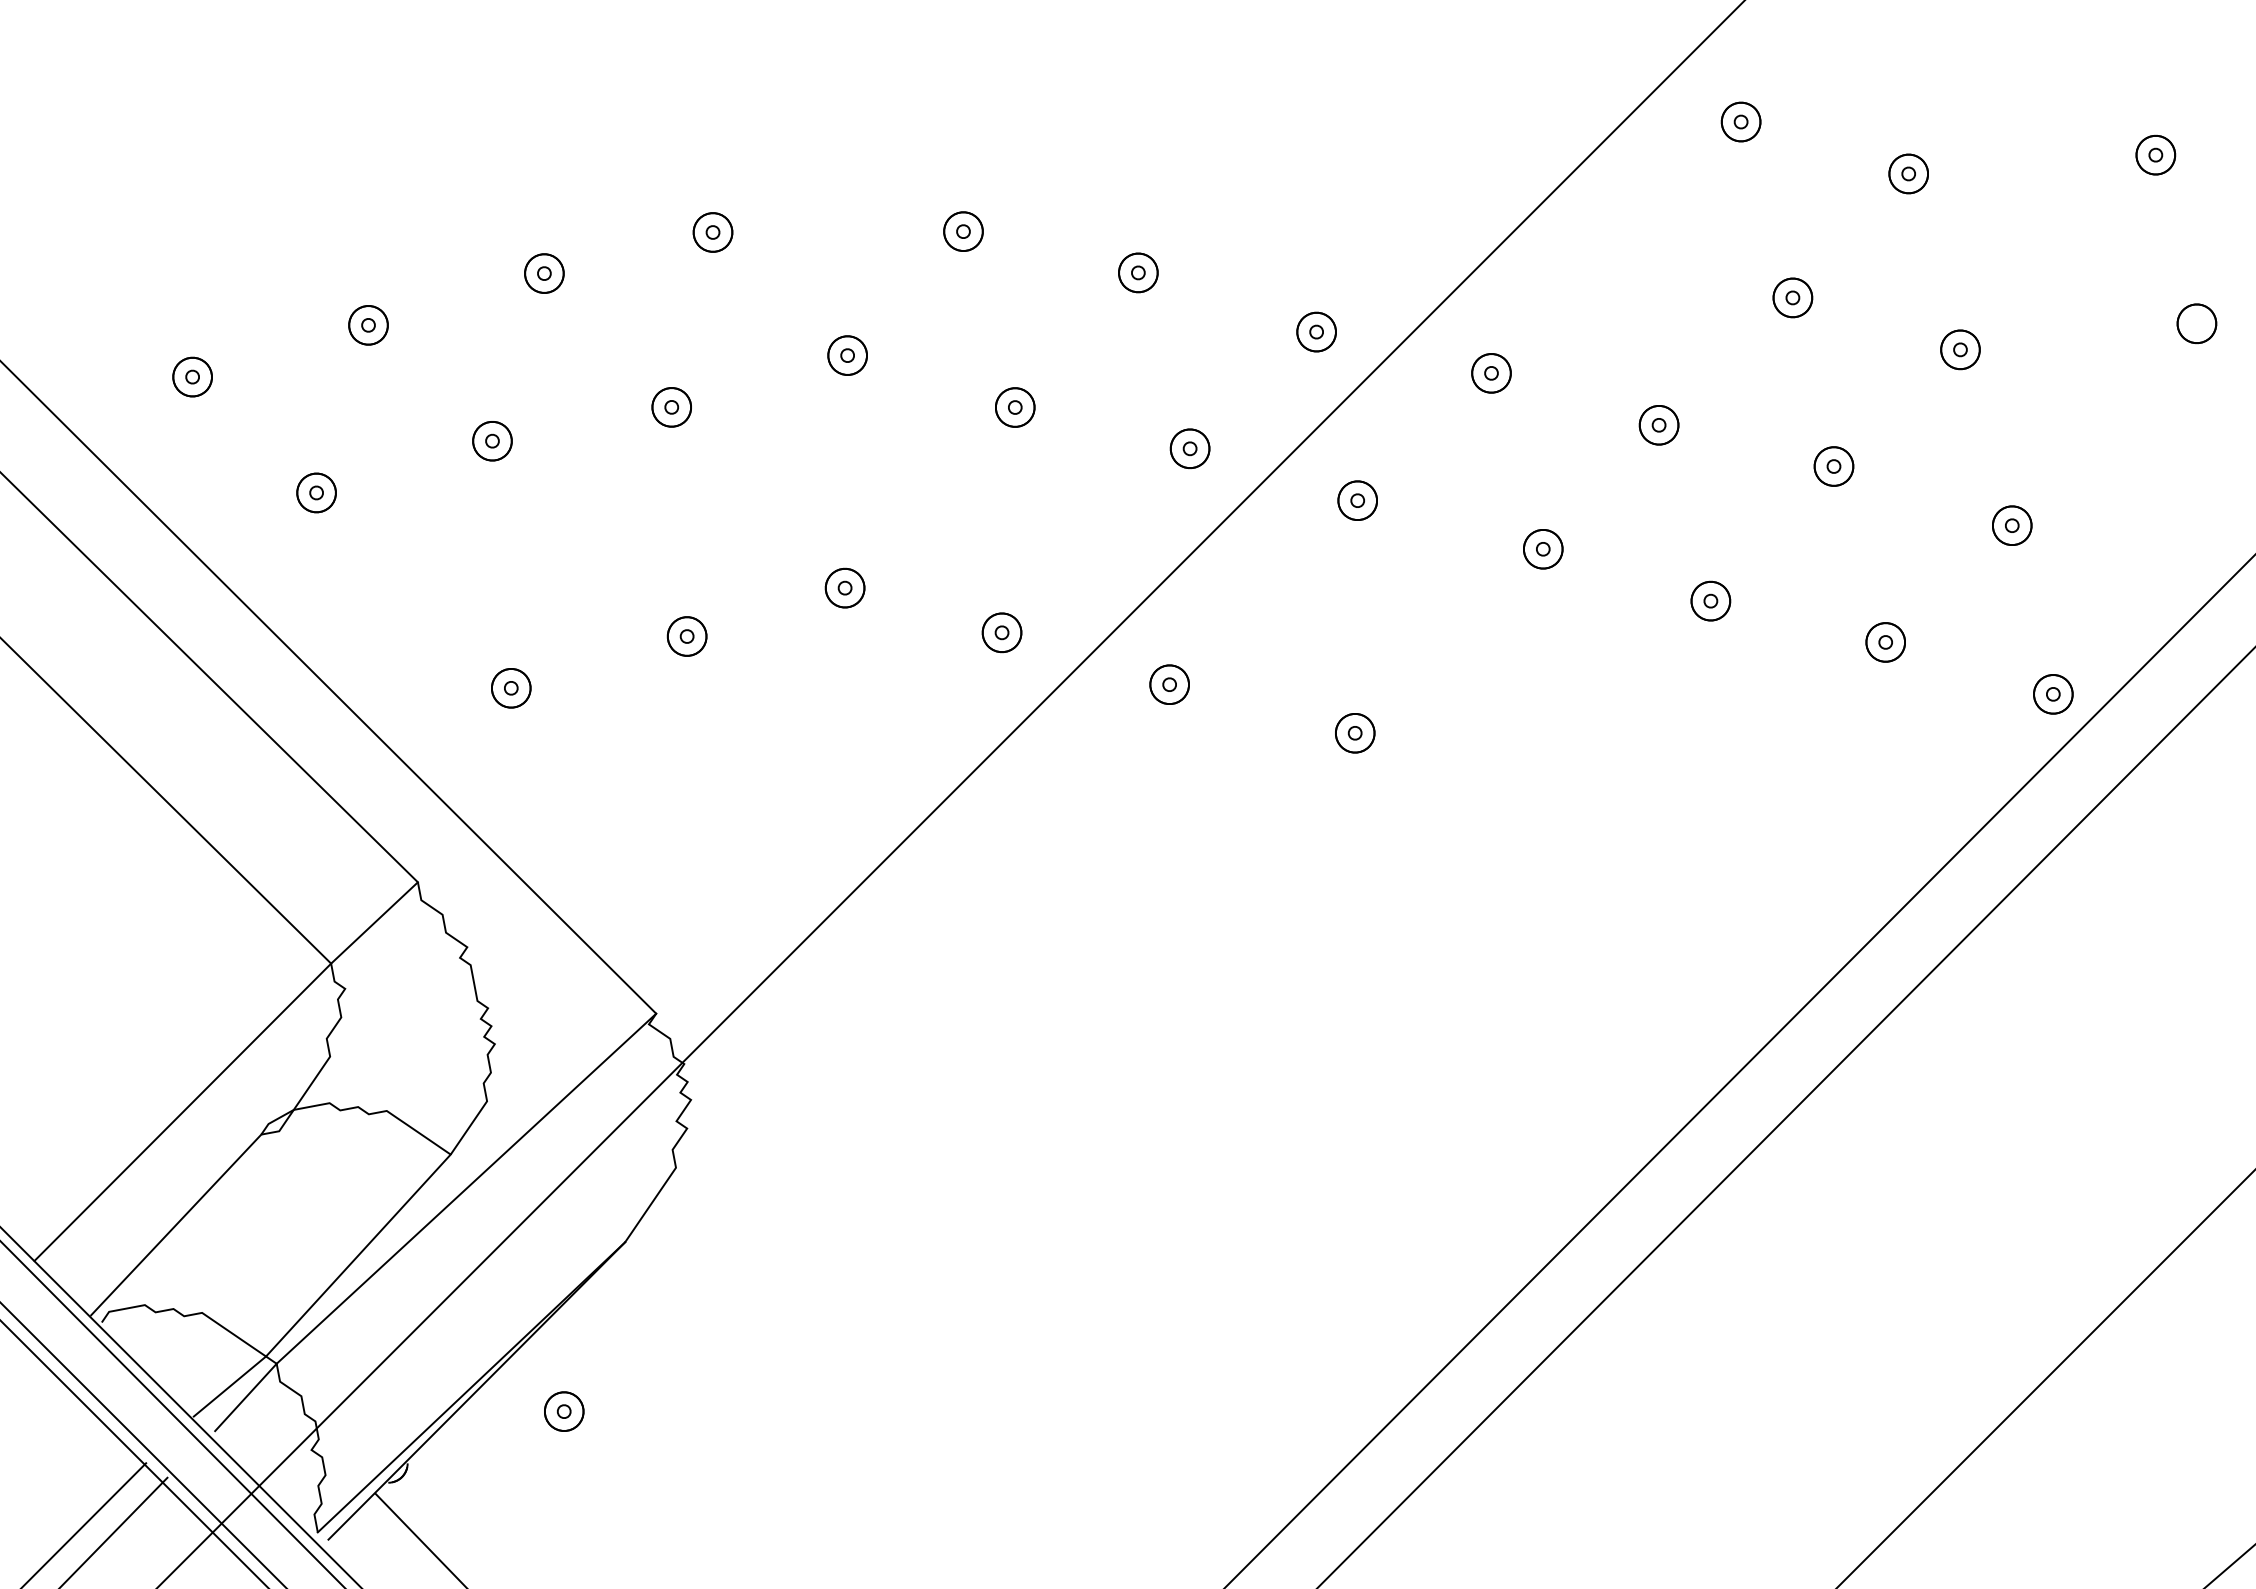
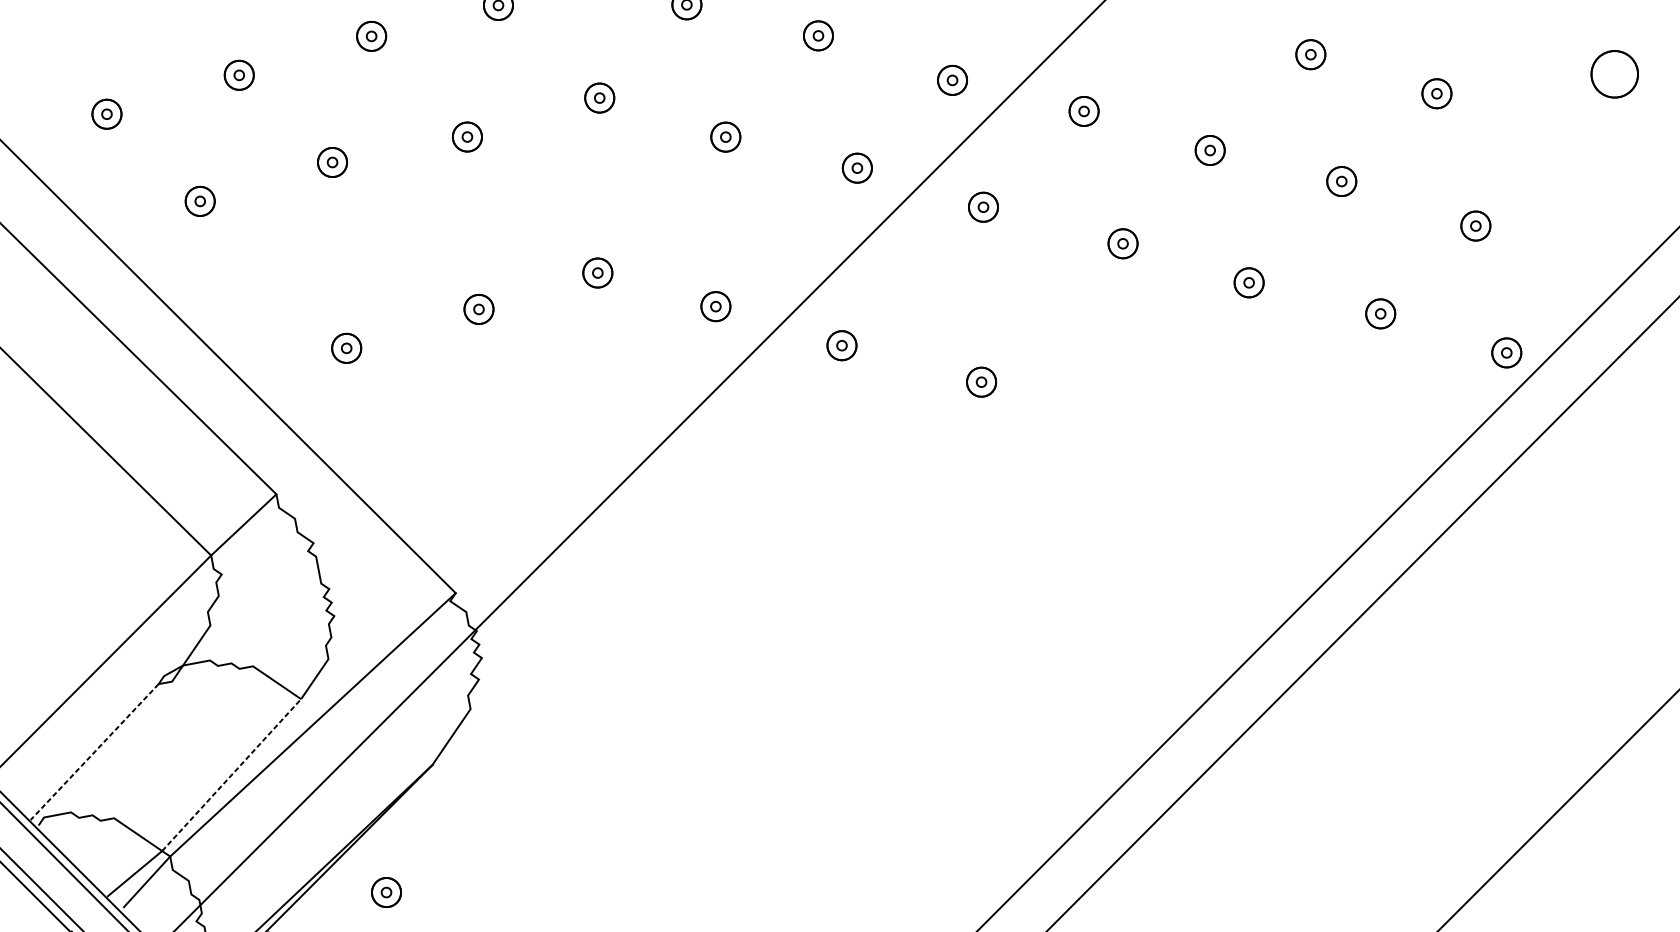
part: (2196, 323) -> (1614, 73), size x1.6
line: (175, 1225) -> (94, 752), solid -> dashed
line: (358, 1255) -> (231, 775), solid -> dashed

